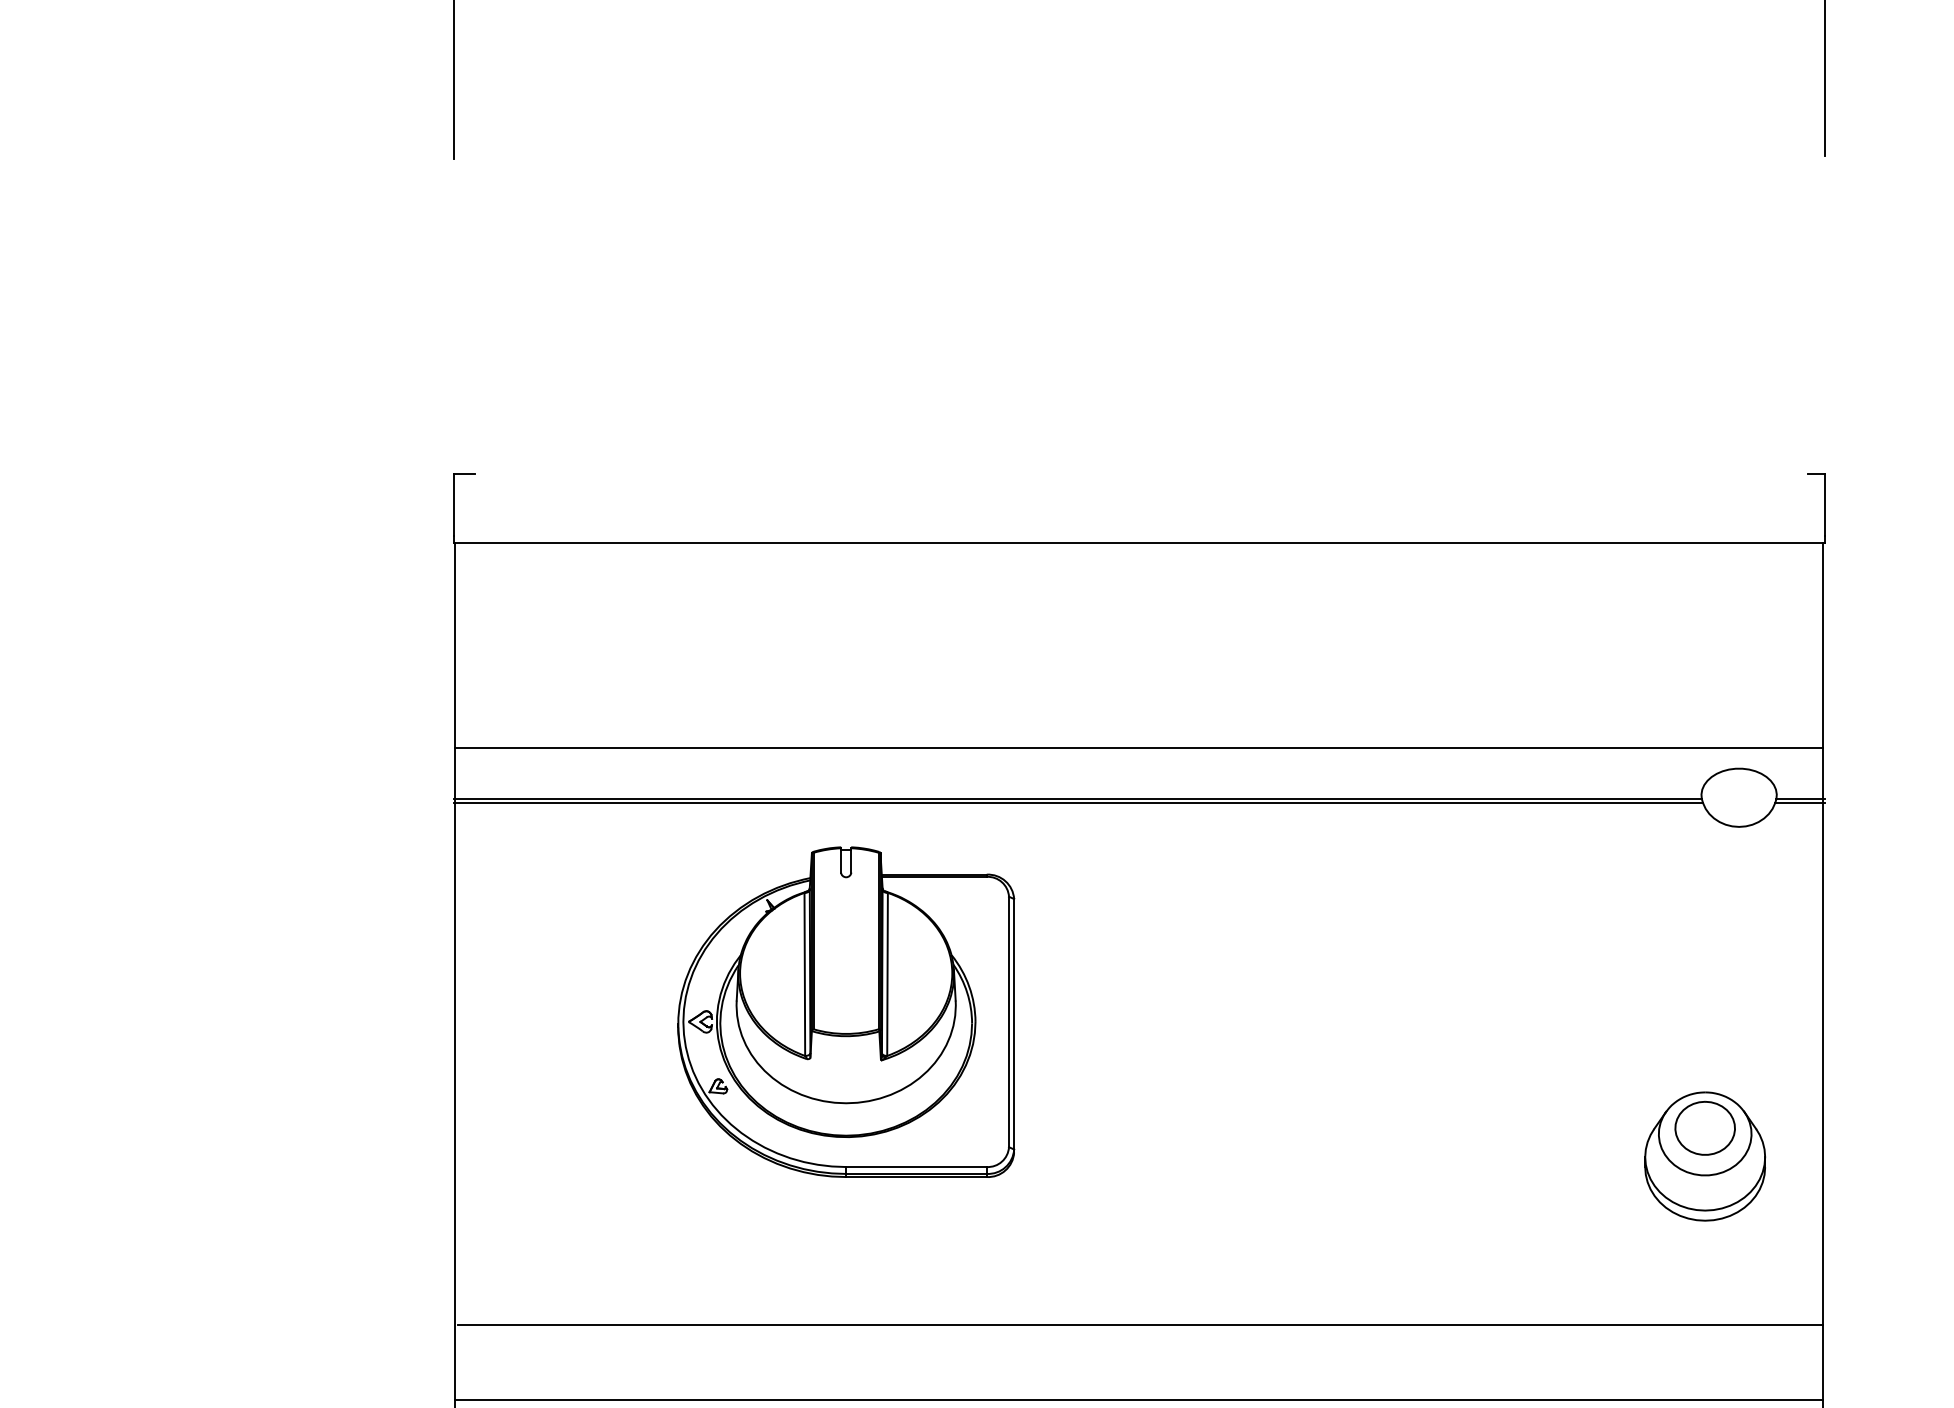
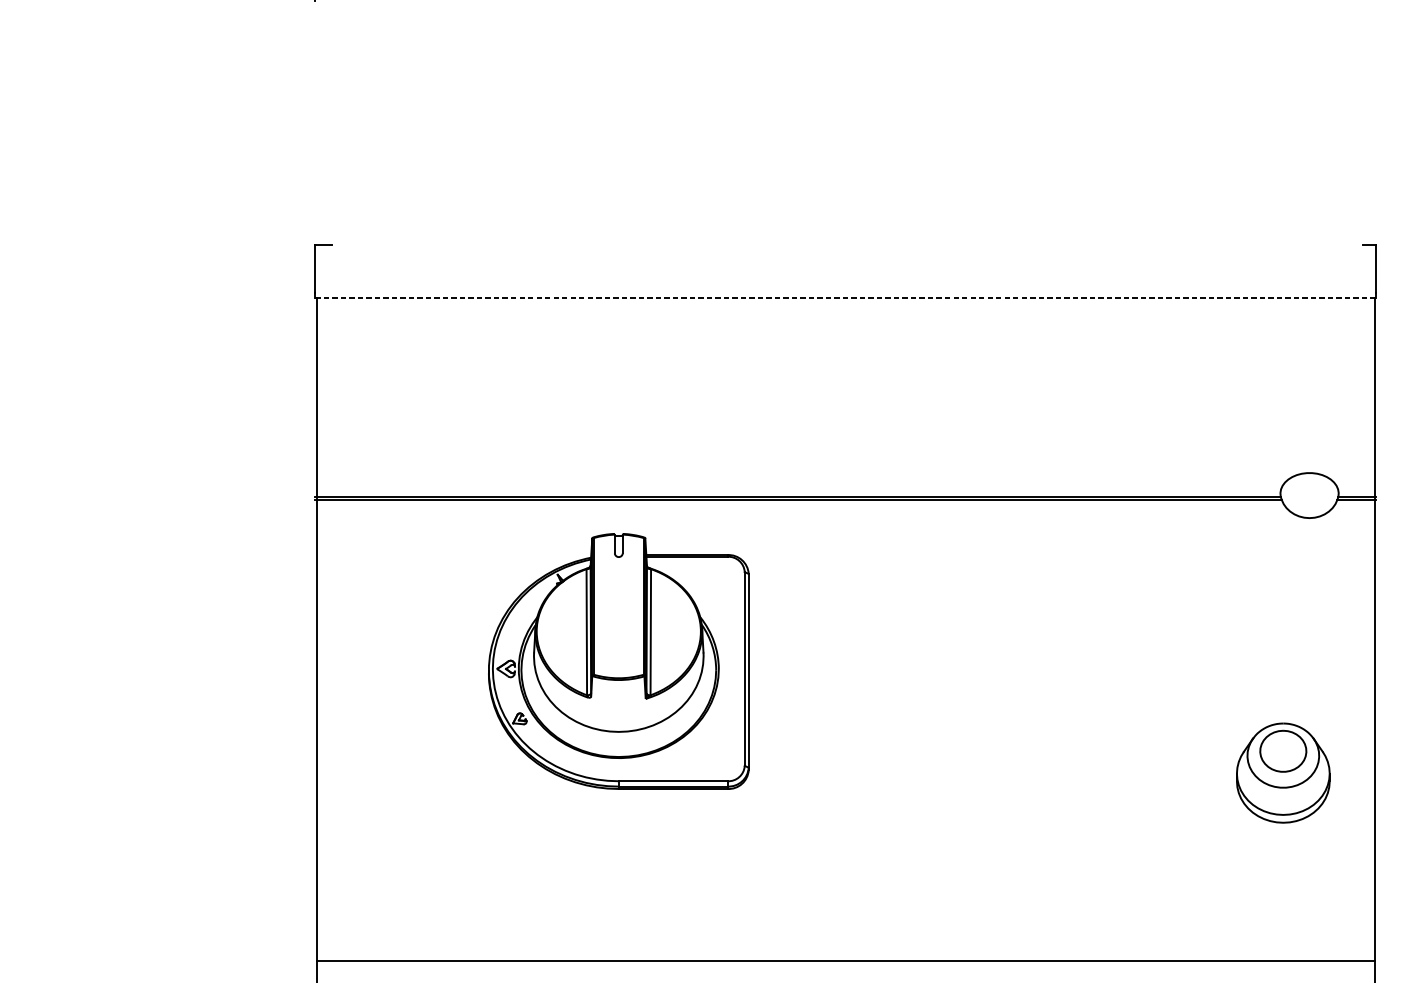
line: (1139, 542) -> (845, 298), solid -> dashed
line: (1139, 748) -> (845, 457), removed
line: (1140, 1324) -> (846, 903), removed

